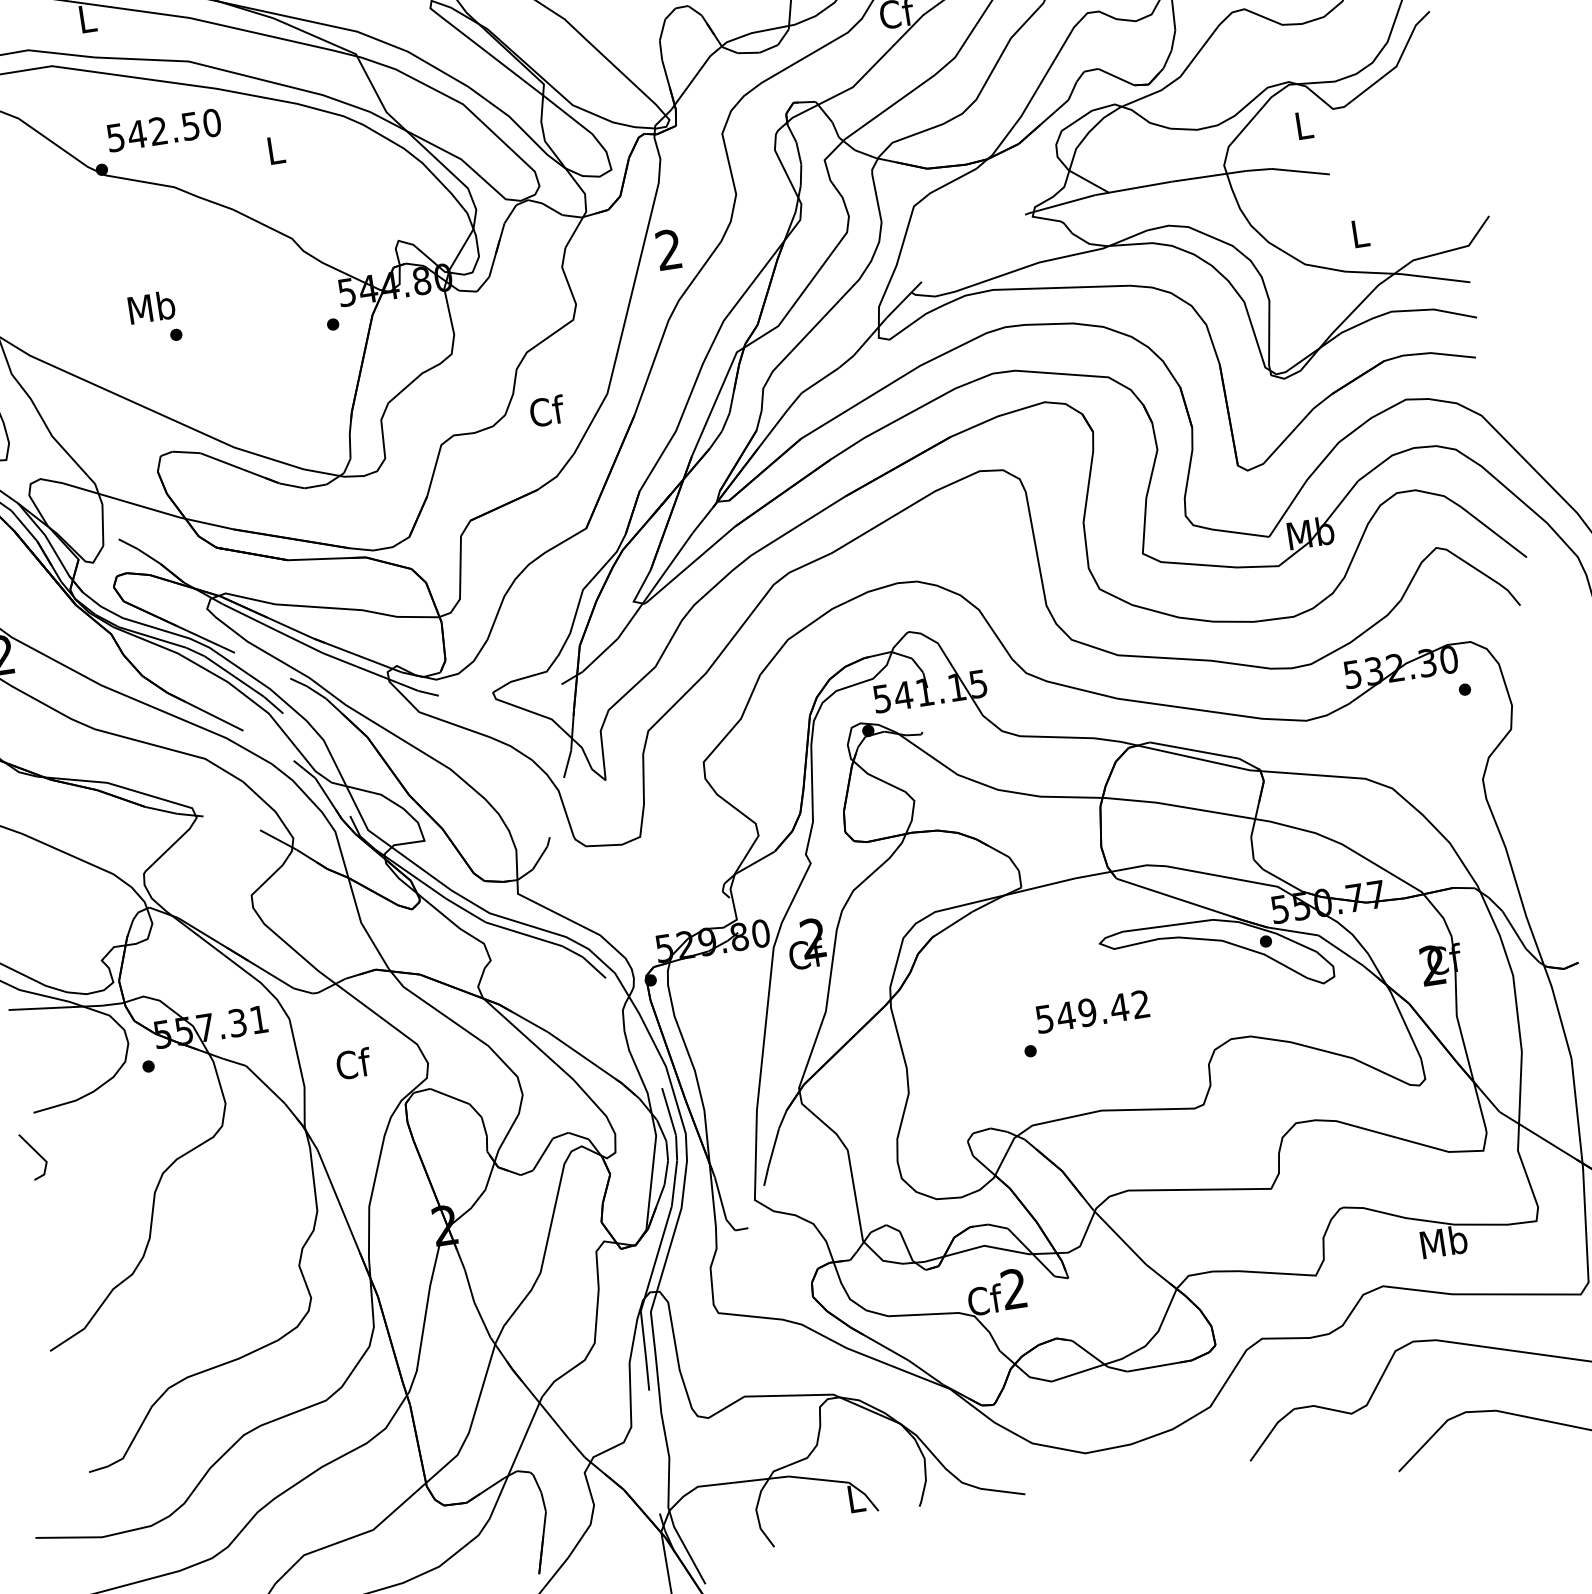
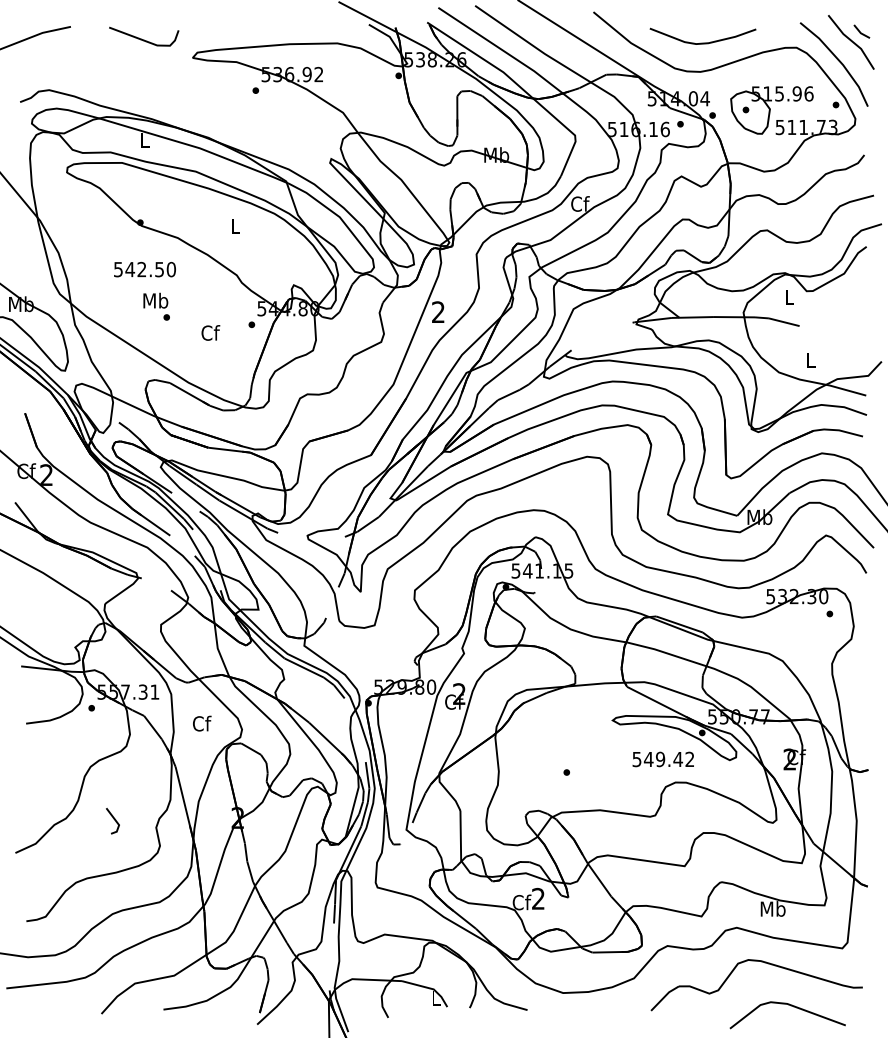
text: (163, 130) -> (144, 269), moved
text: (546, 410) -> (210, 332), moved
text: (1091, 1012) -> (662, 759), moved
line: (34, 1153) -> (113, 819), moved

